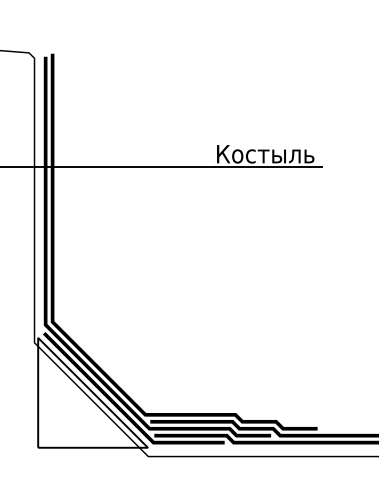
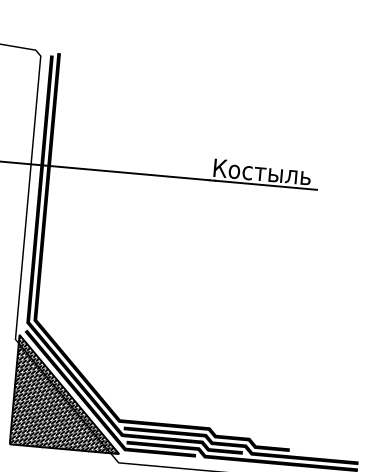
hatch: (92, 392) -> (68, 394), added

